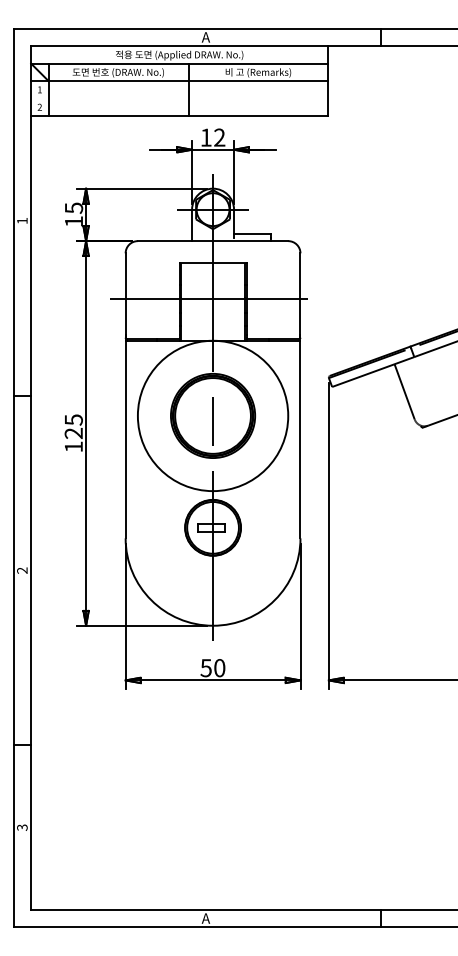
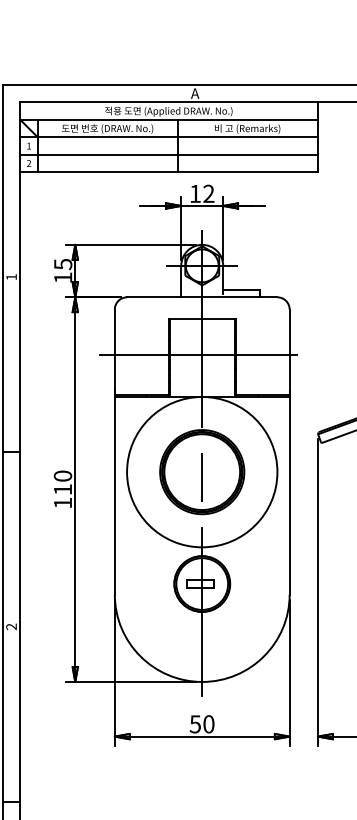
line: (179, 98) -> (168, 154), added
text: (73, 426) -> (62, 482), 125 -> 110

